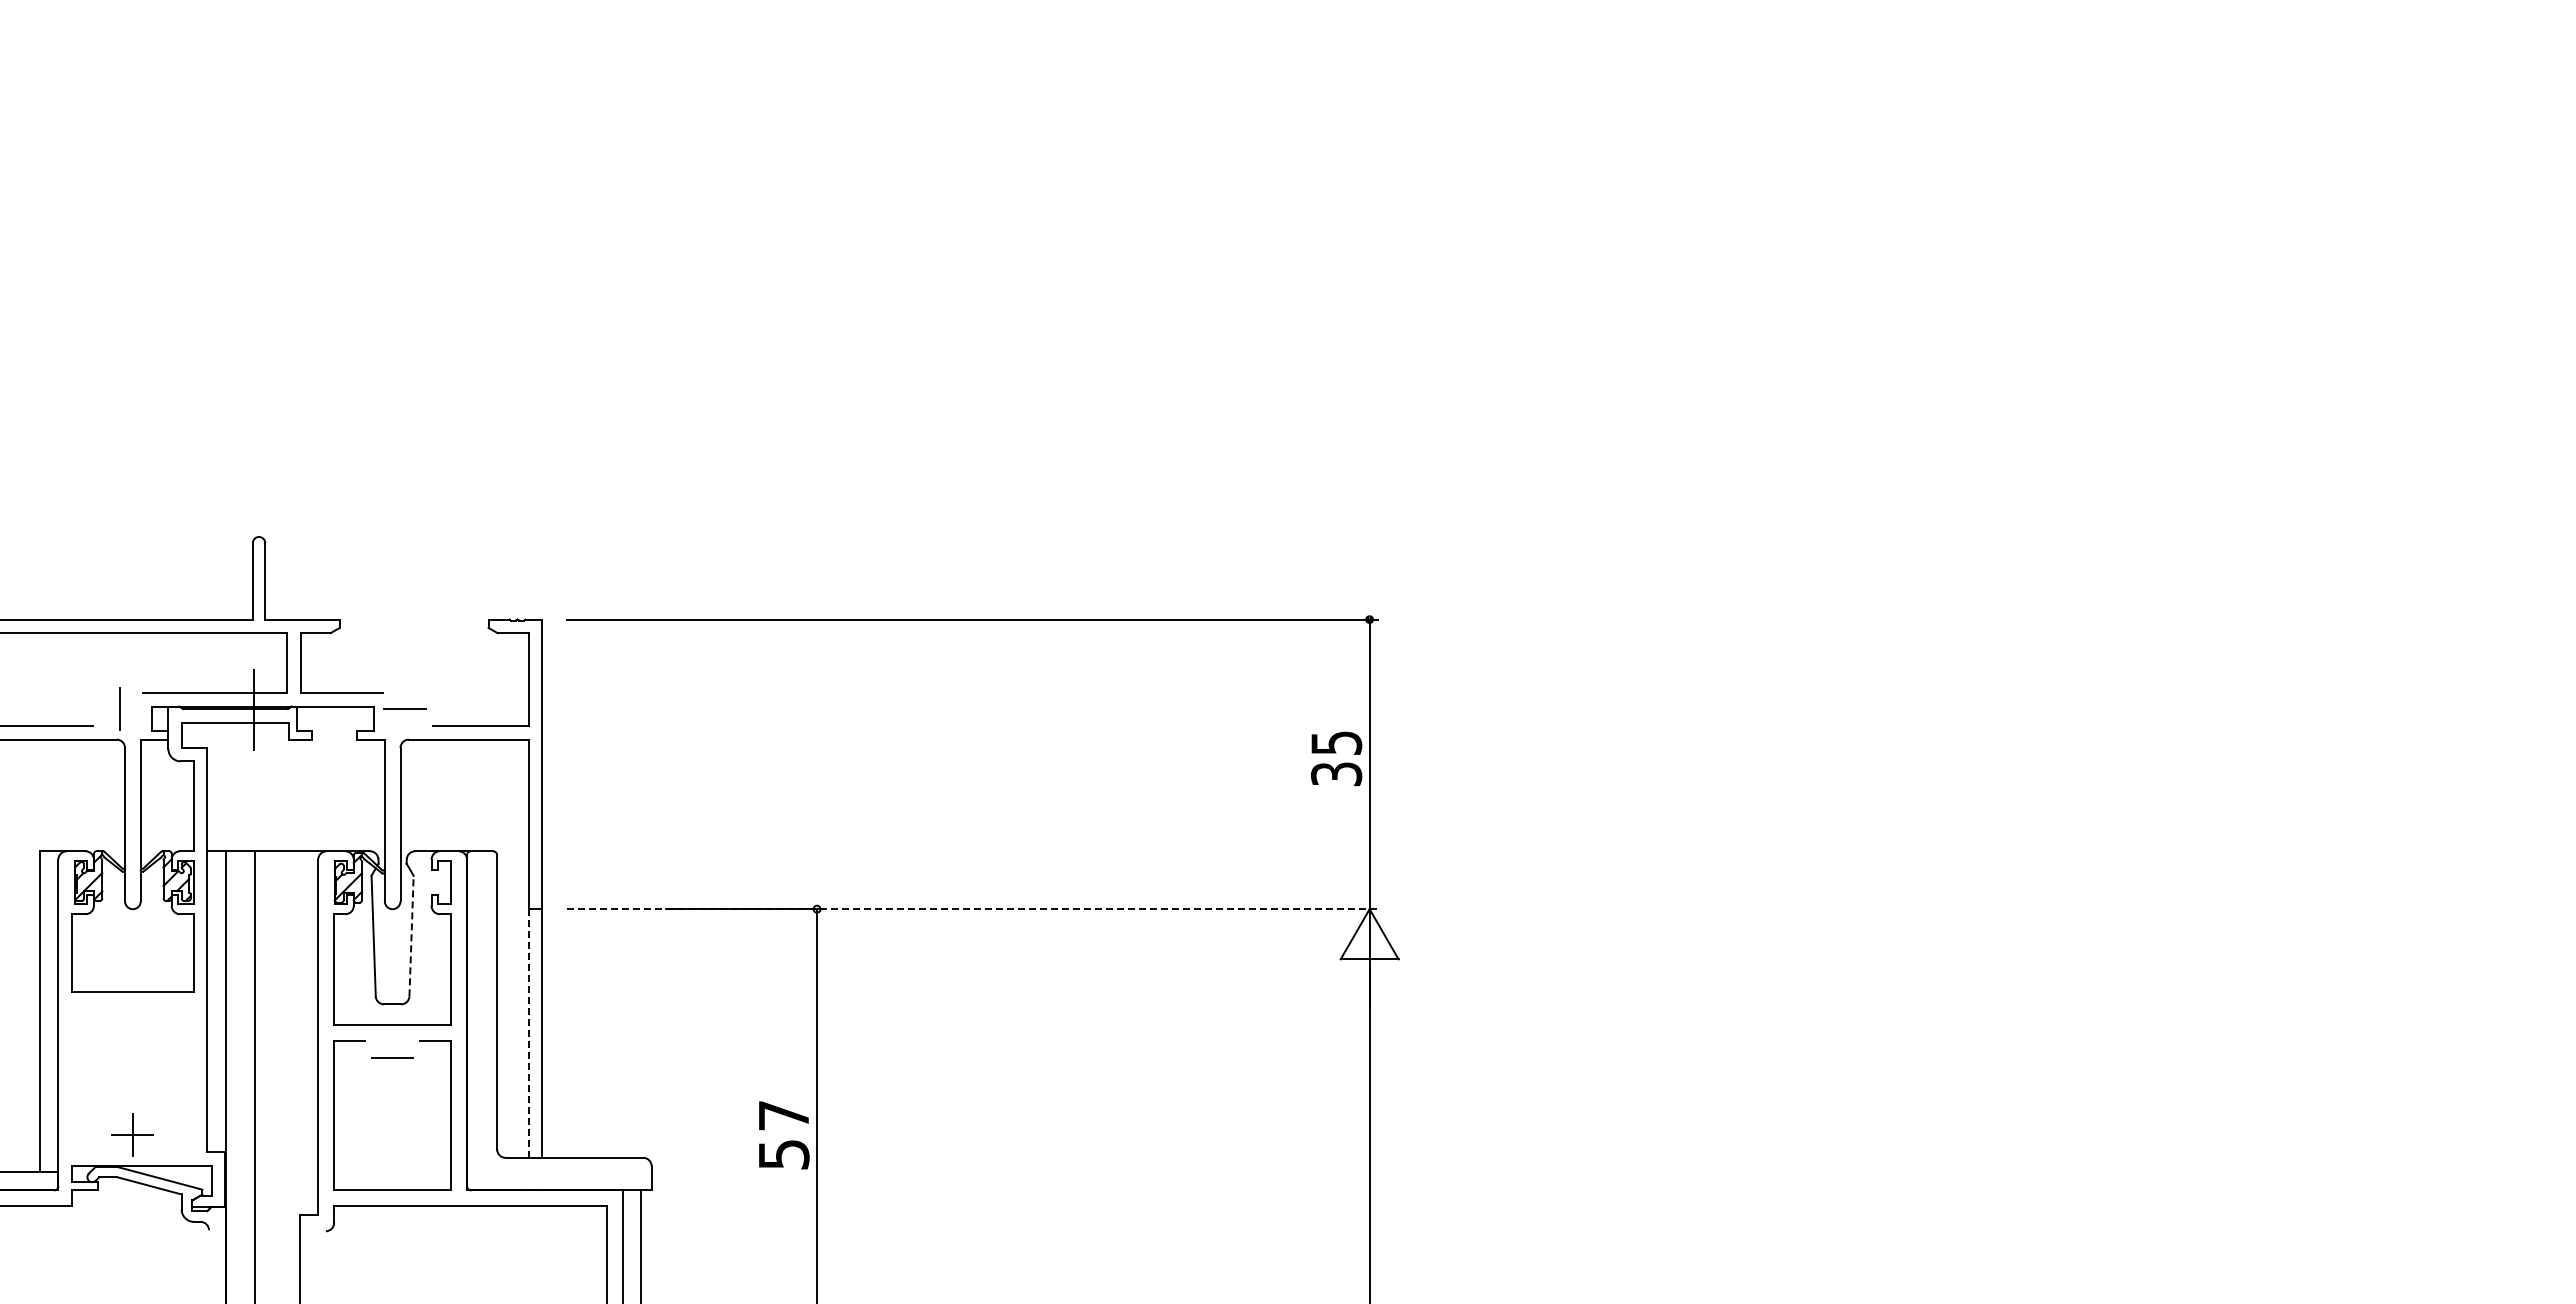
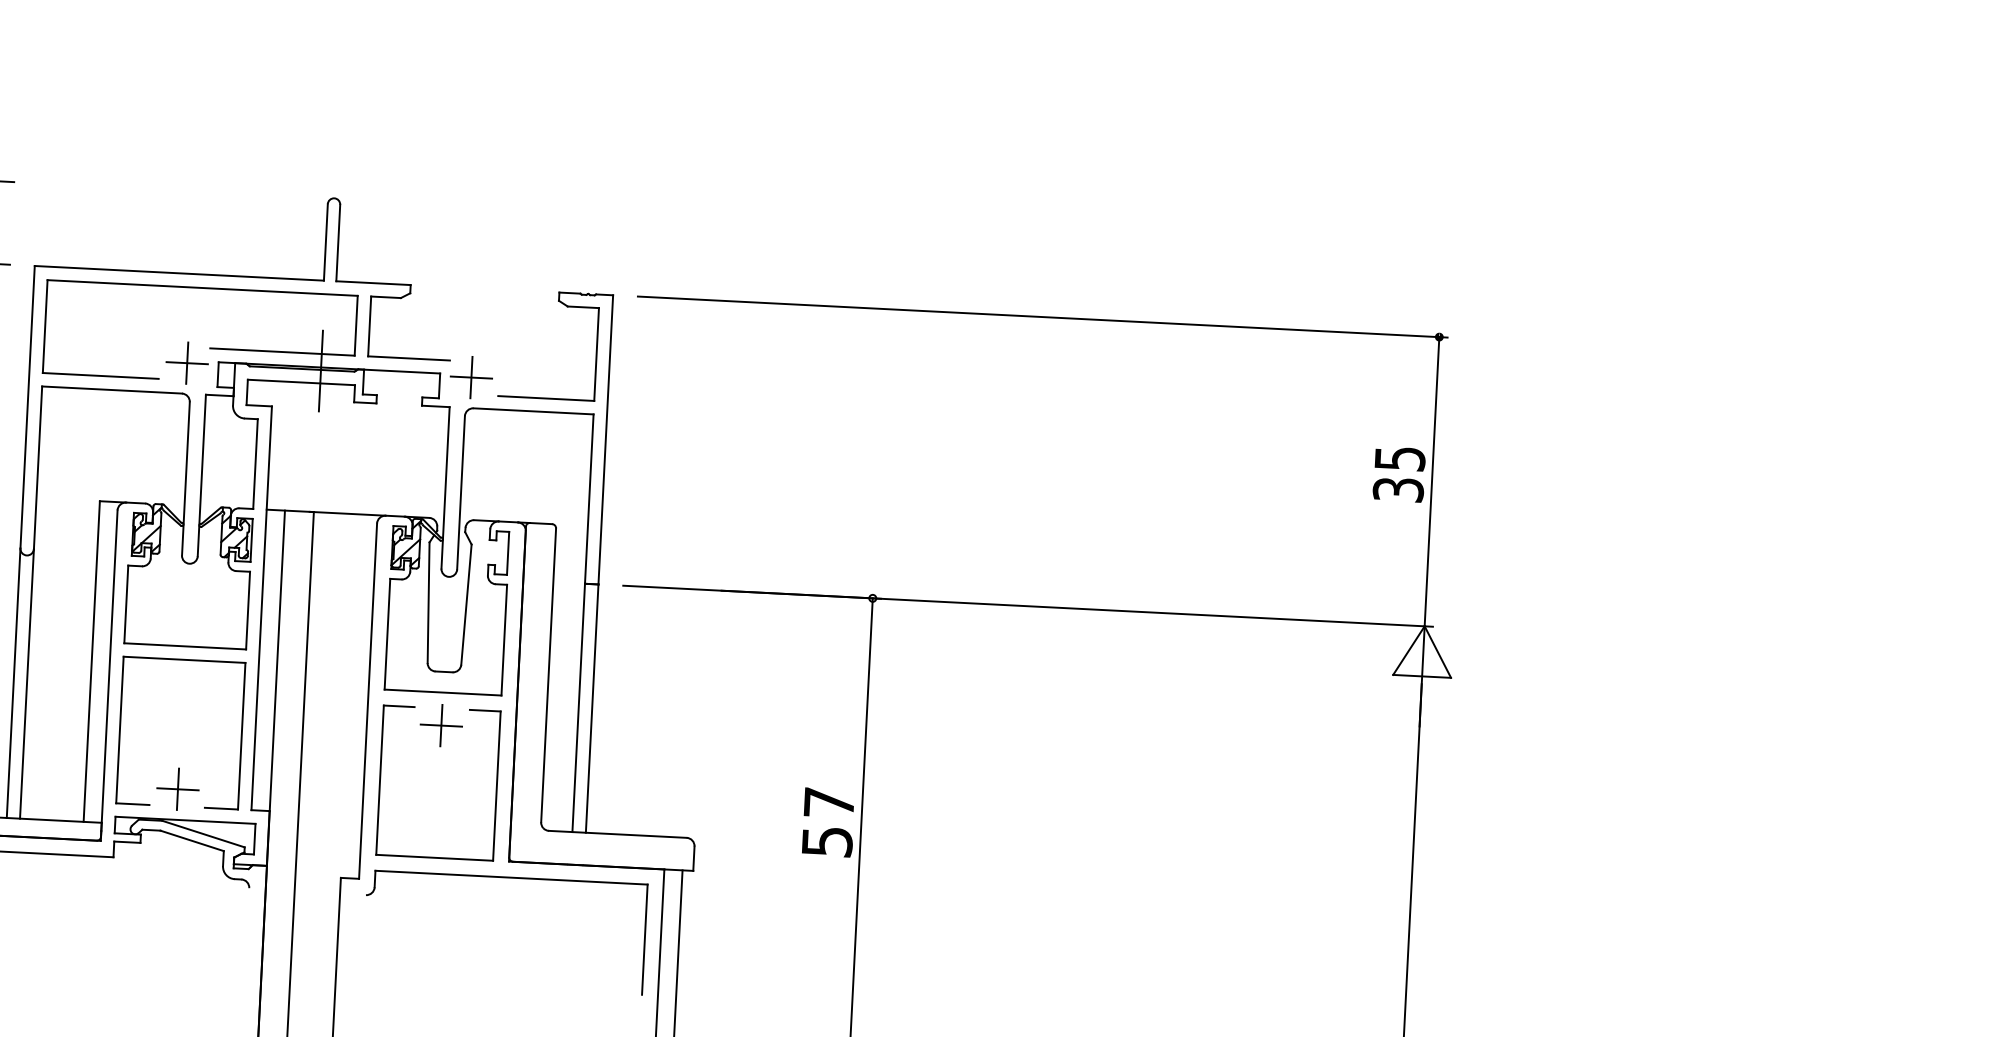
line: (405, 708) -> (471, 377), added
line: (120, 709) -> (187, 363), added
line: (973, 909) -> (1029, 606), dashed -> solid
line: (411, 935) -> (466, 604), dashed -> solid
line: (528, 1034) -> (578, 708), dashed -> solid
line: (392, 1057) -> (441, 724), added
part: (72, 1078) -> (120, 729), added

